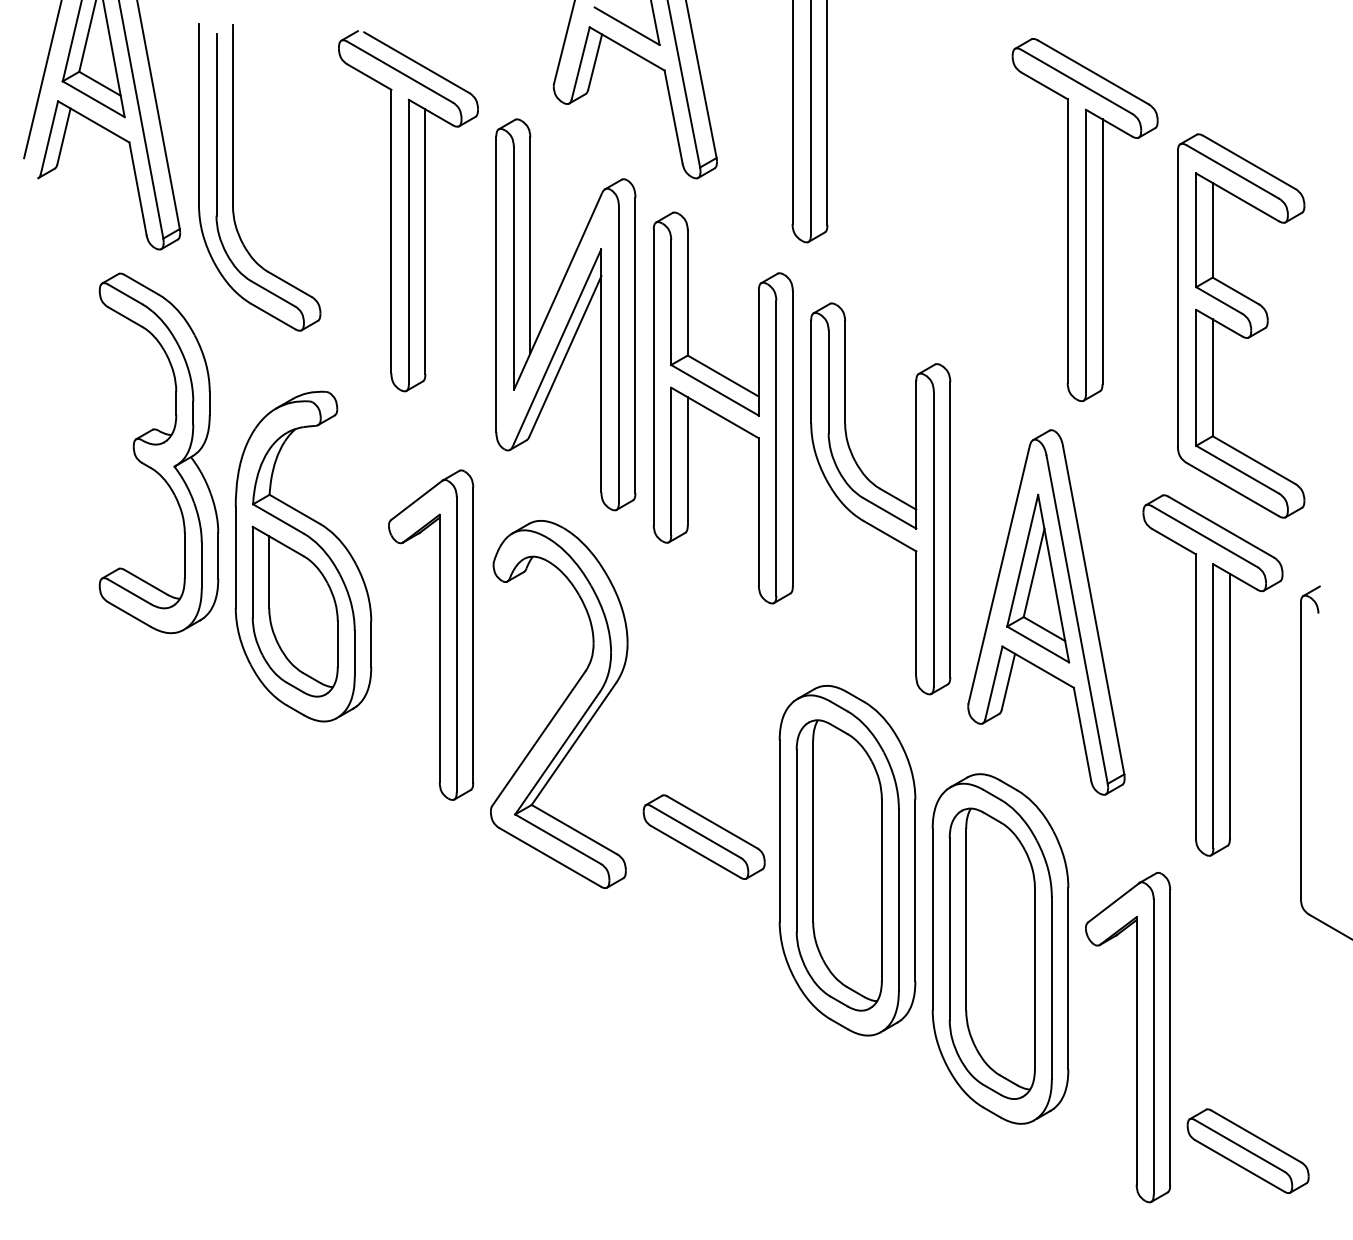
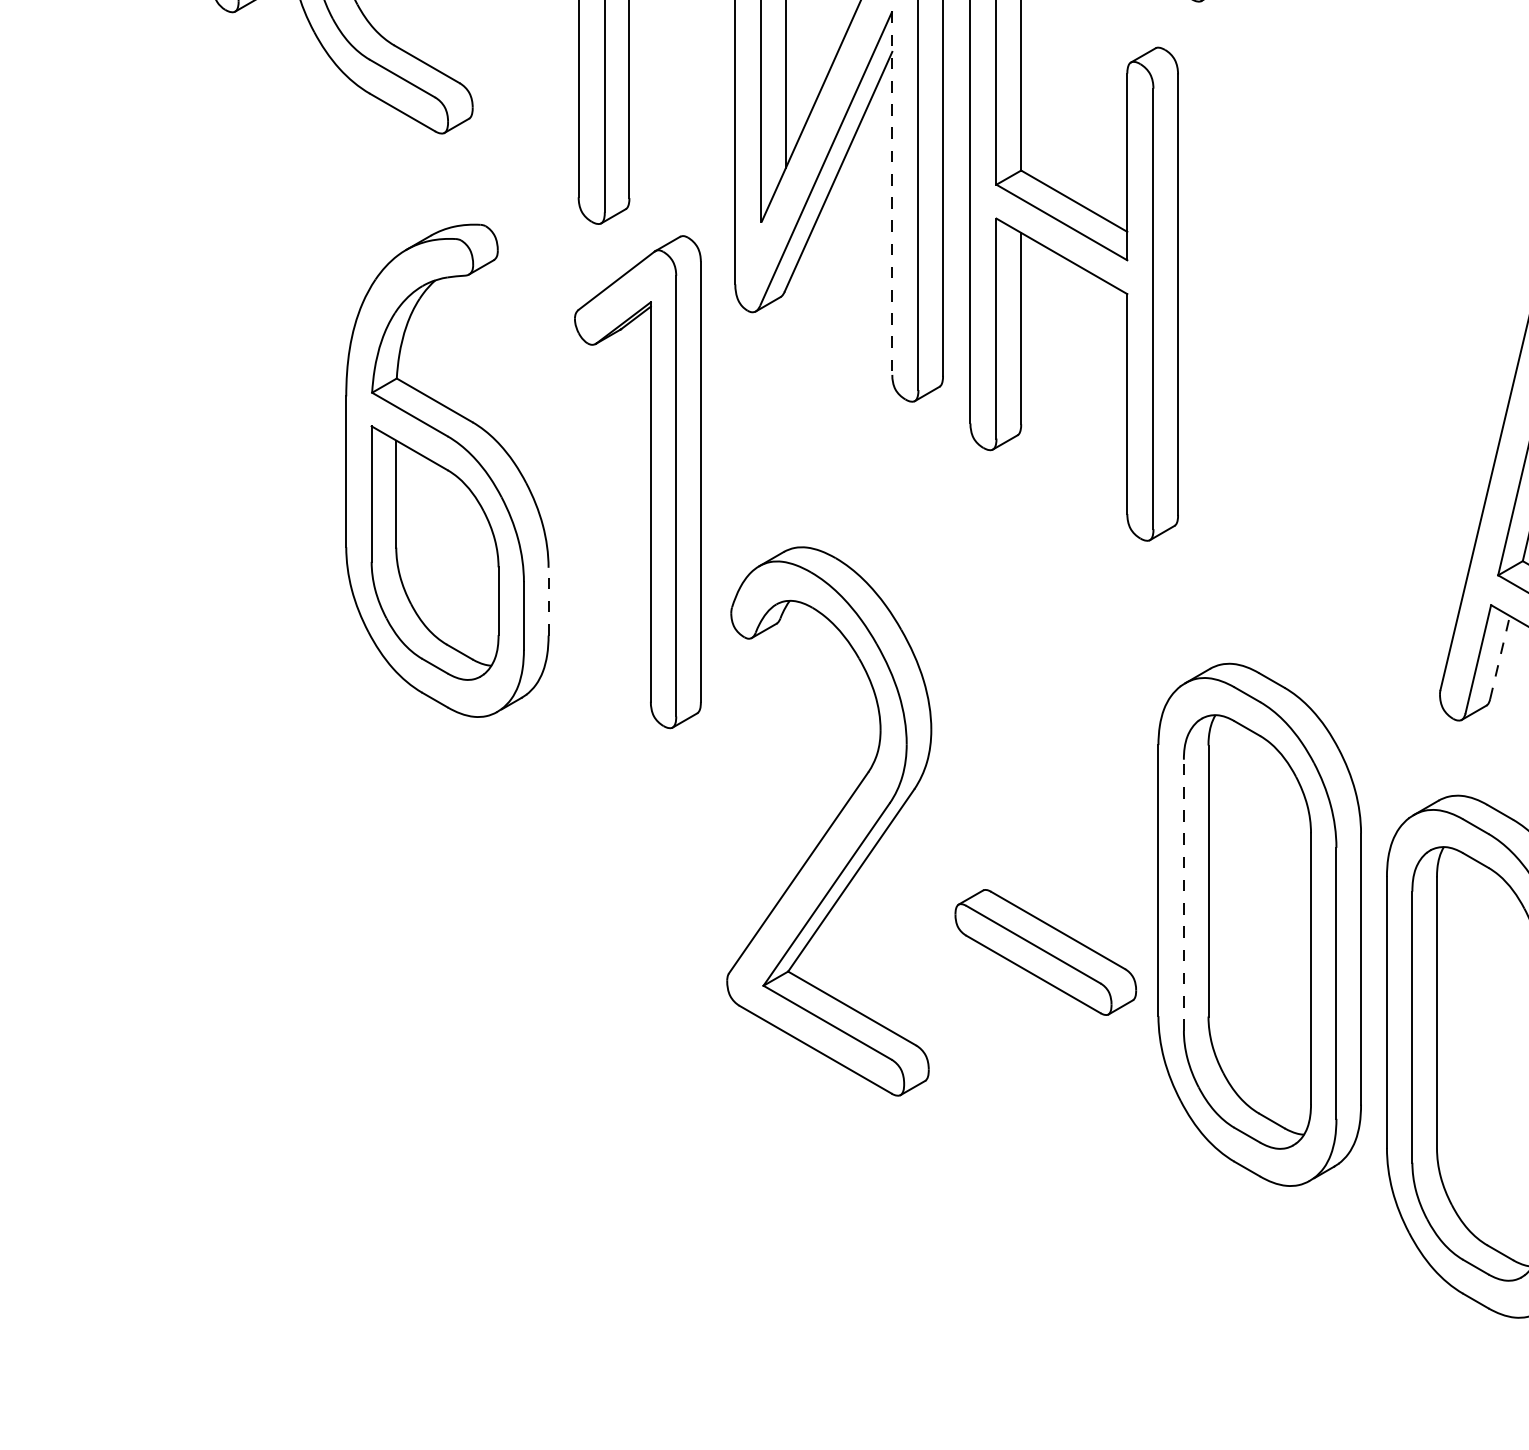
line: (601, 370) -> (892, 192), solid -> dashed
part: (158, 453) -> (230, 316), removed
part: (880, 498) -> (1308, 384), removed
part: (439, 634) -> (650, 481), moved
line: (371, 644) -> (548, 602), solid -> dashed
line: (1008, 681) -> (1500, 657), solid -> dashed
part: (559, 704) -> (829, 821), moved
part: (703, 836) -> (1044, 951), moved
line: (796, 840) -> (1183, 894), solid -> dashed

